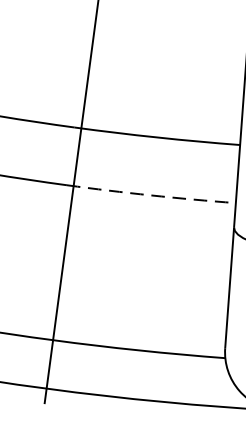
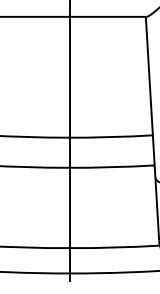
arc: (150, 195) -> (110, 167), dashed -> solid

